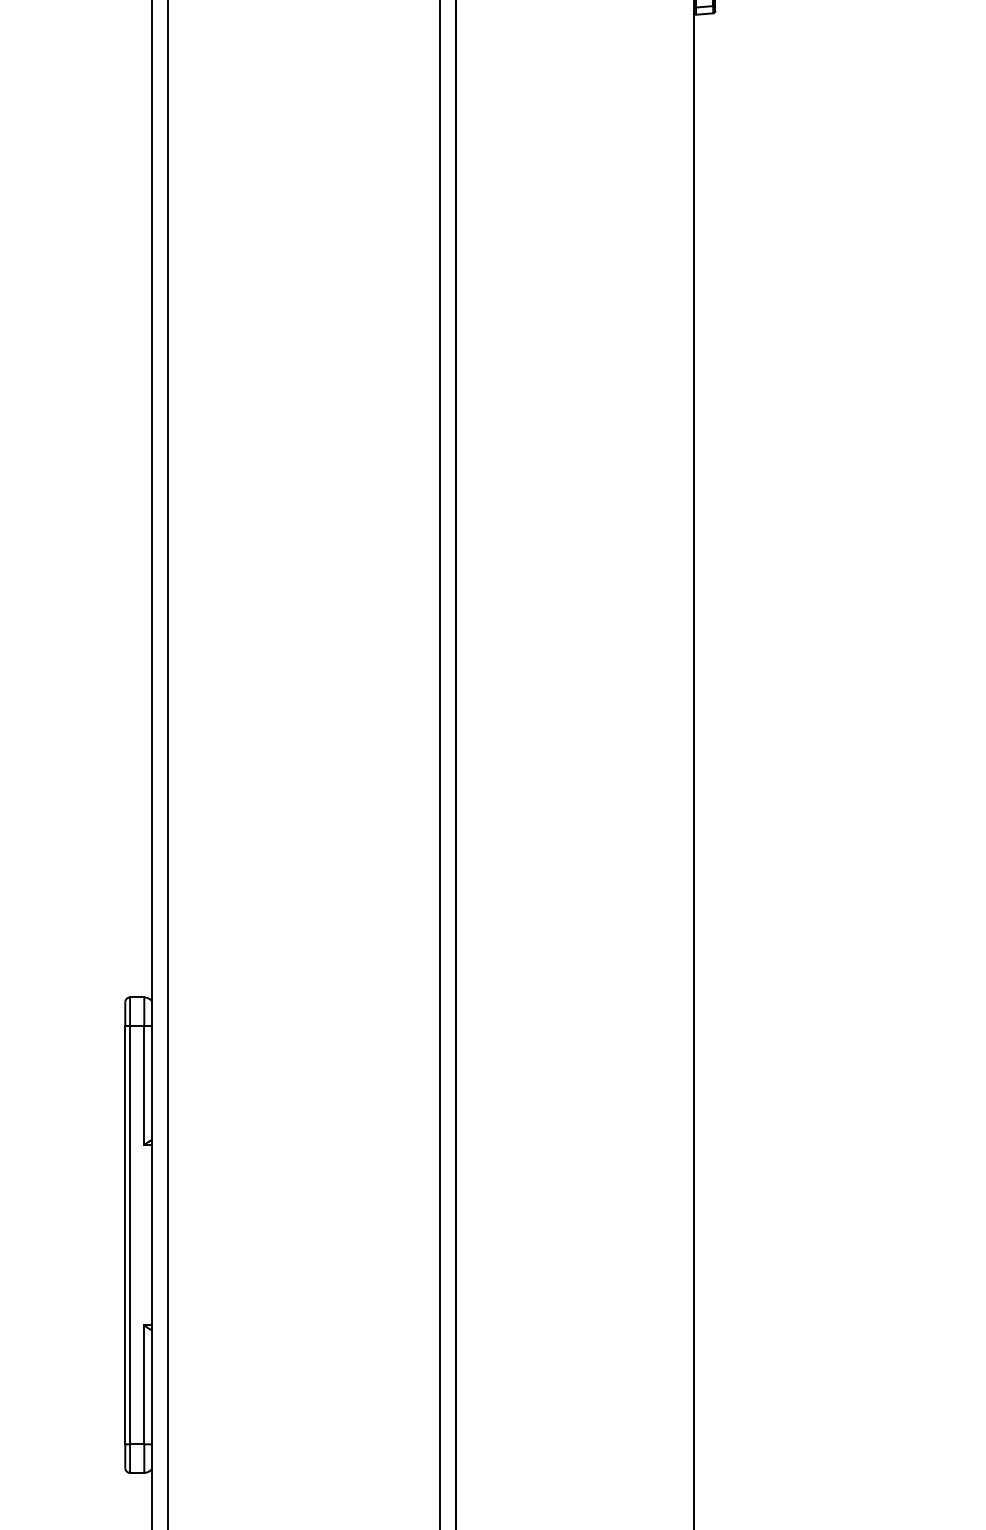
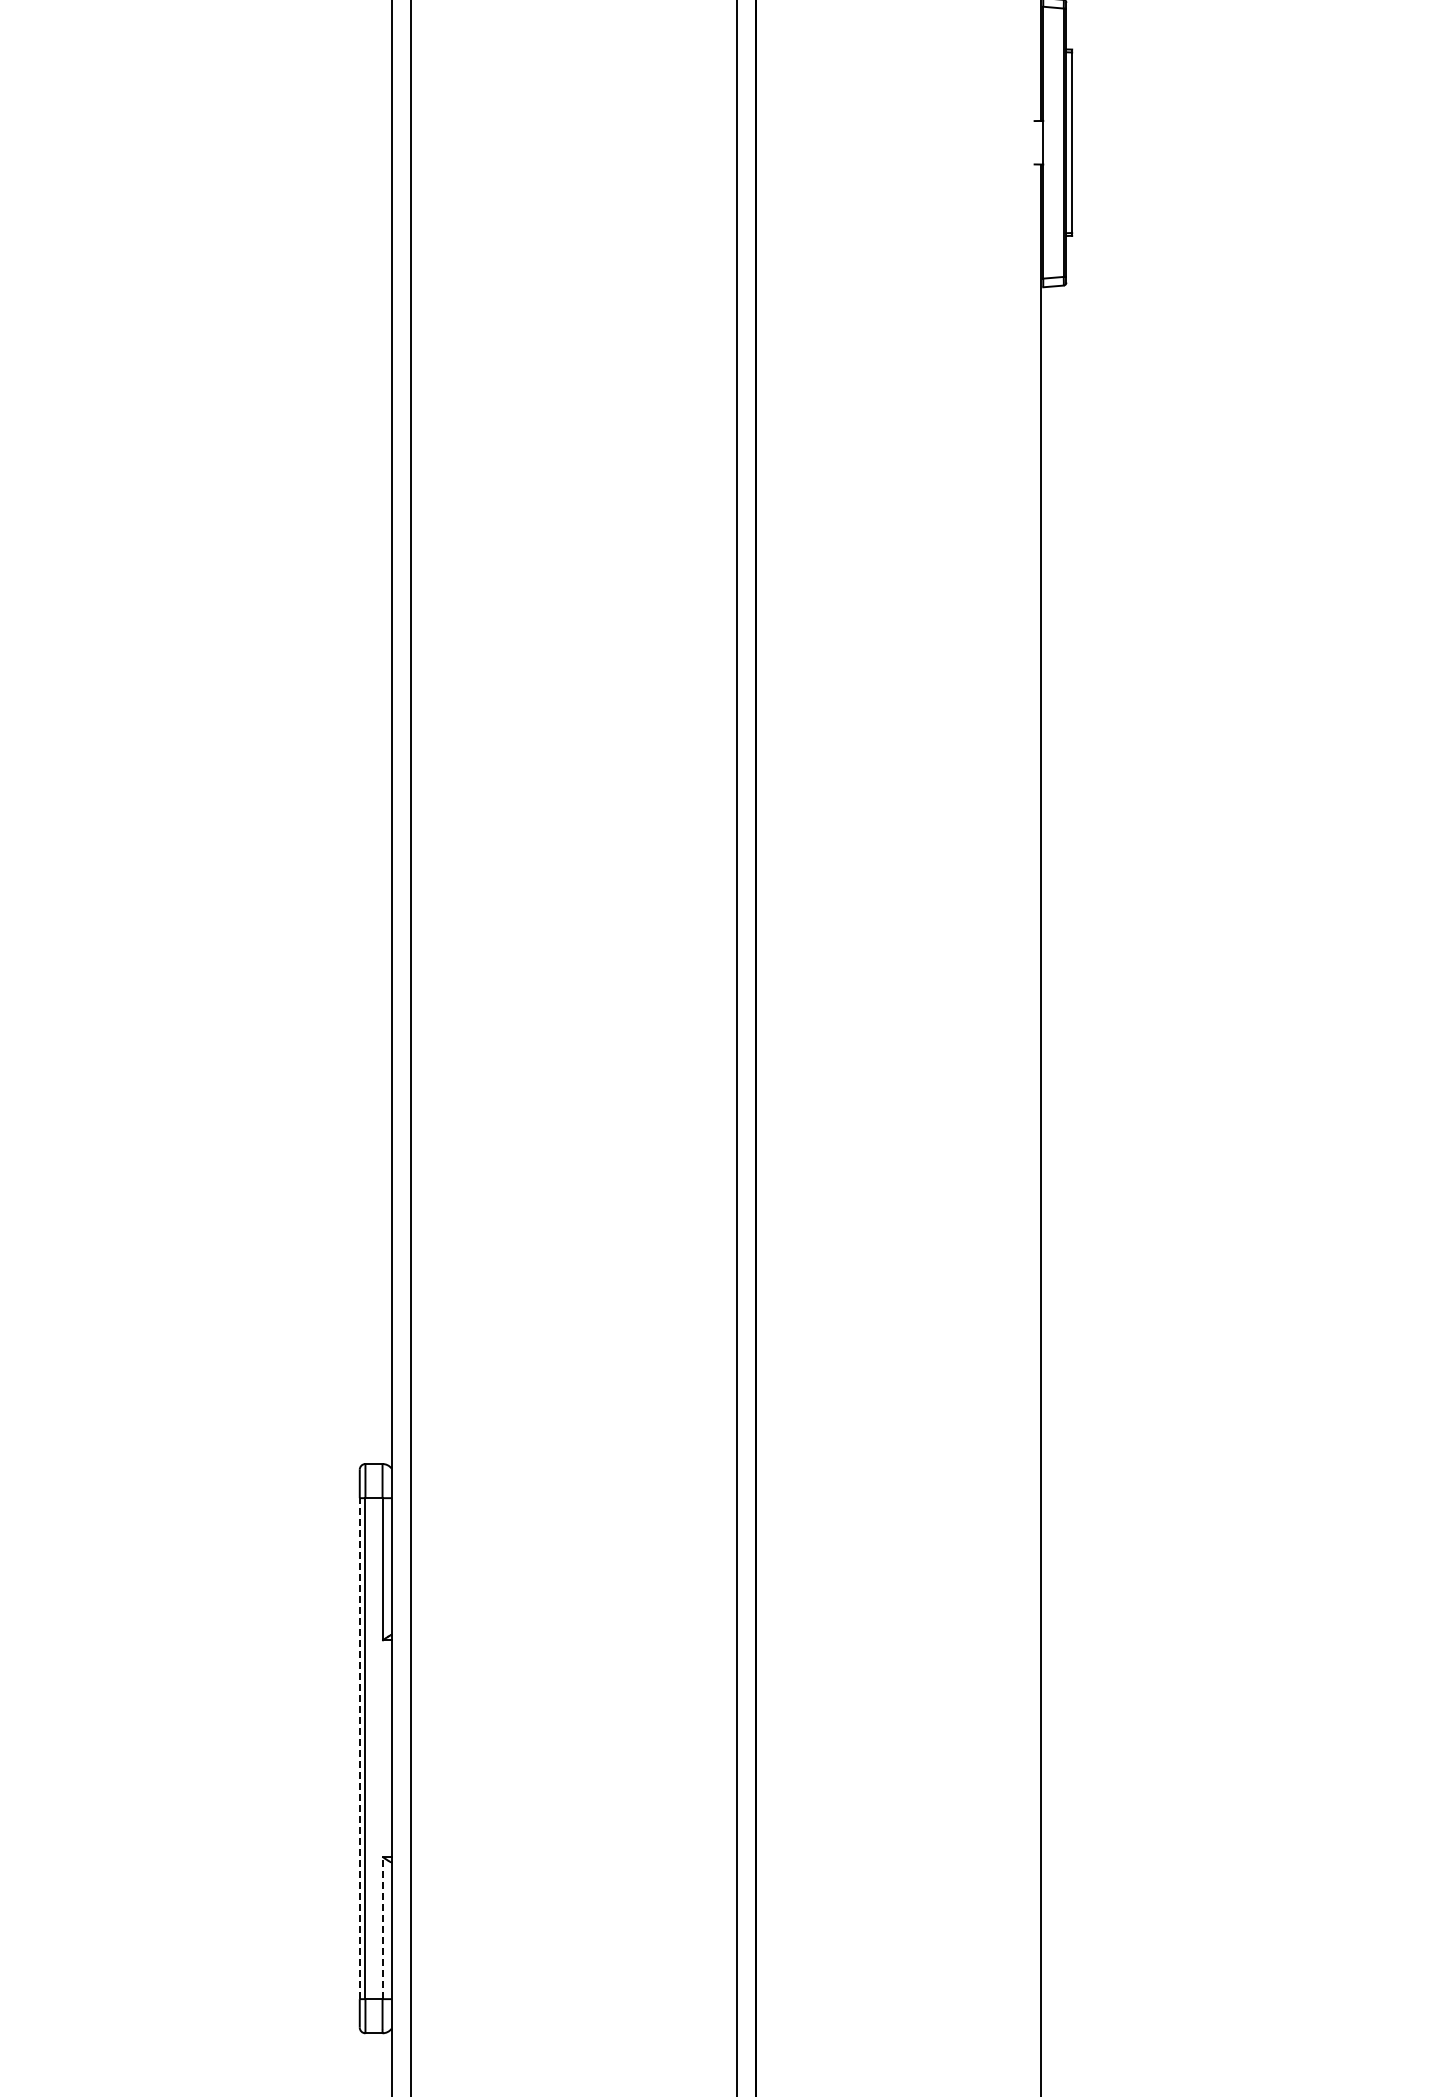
line: (125, 1235) -> (359, 1748), solid -> dashed
line: (144, 1384) -> (382, 1927), solid -> dashed

